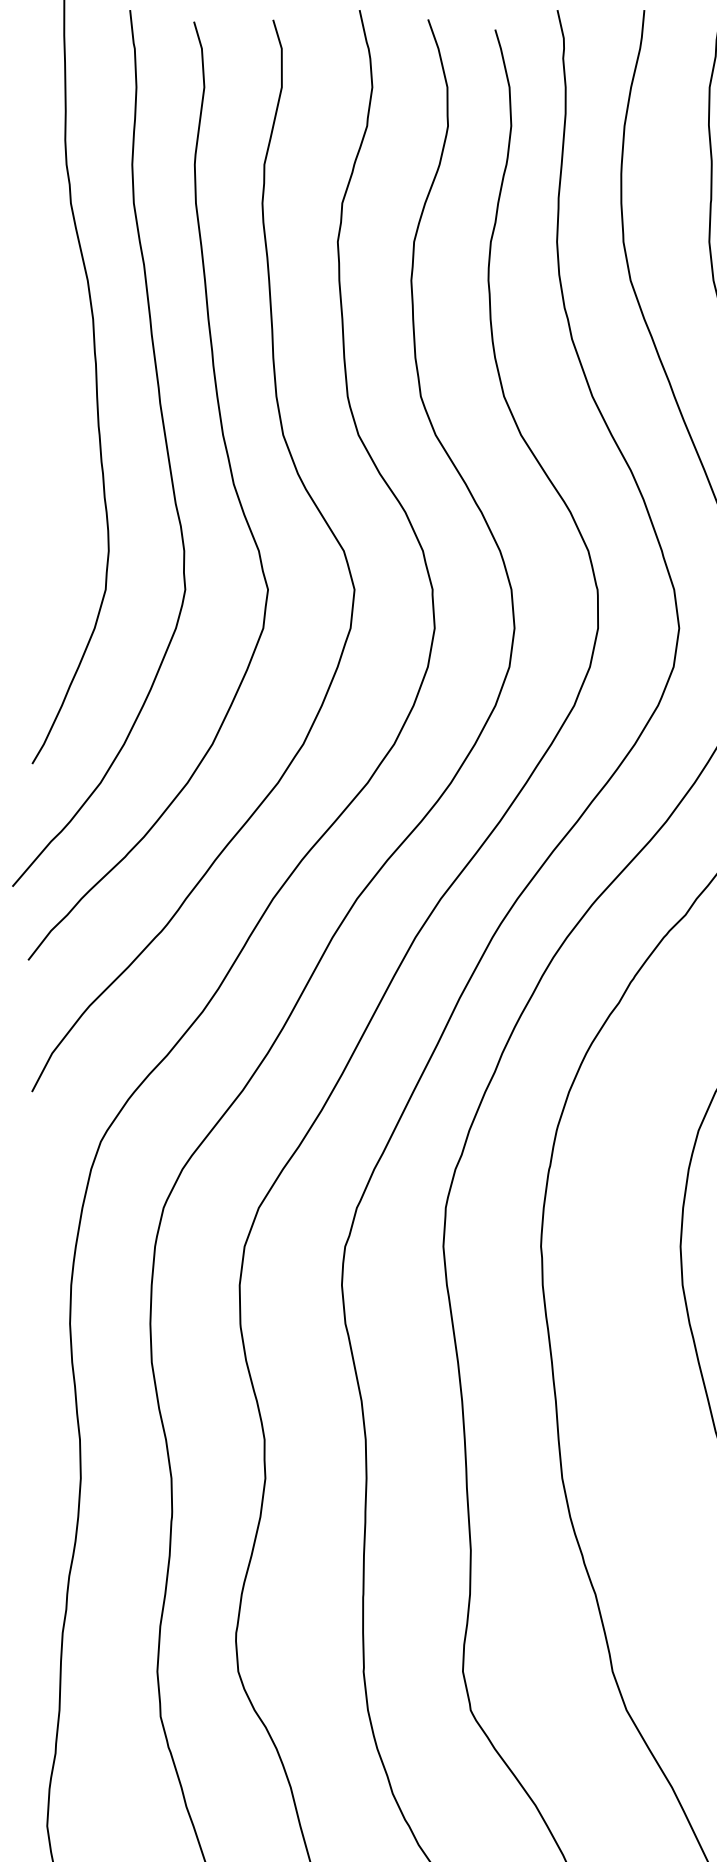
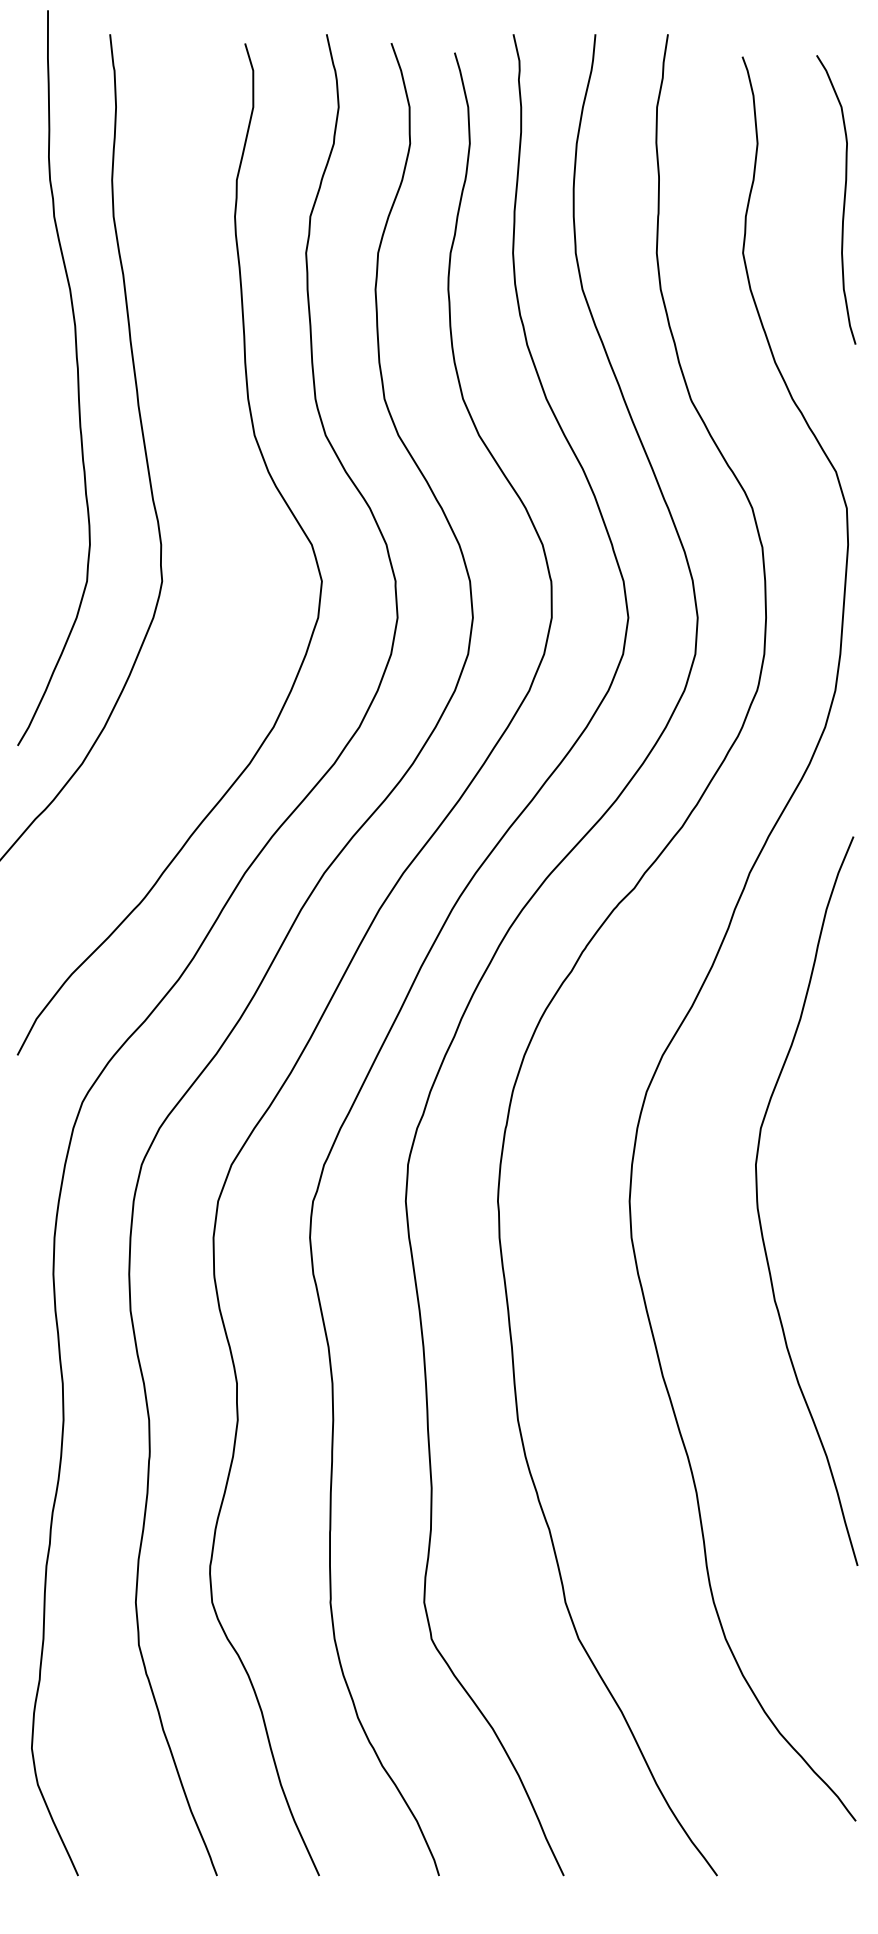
curve: (230, 473) -> (204, 471), removed

